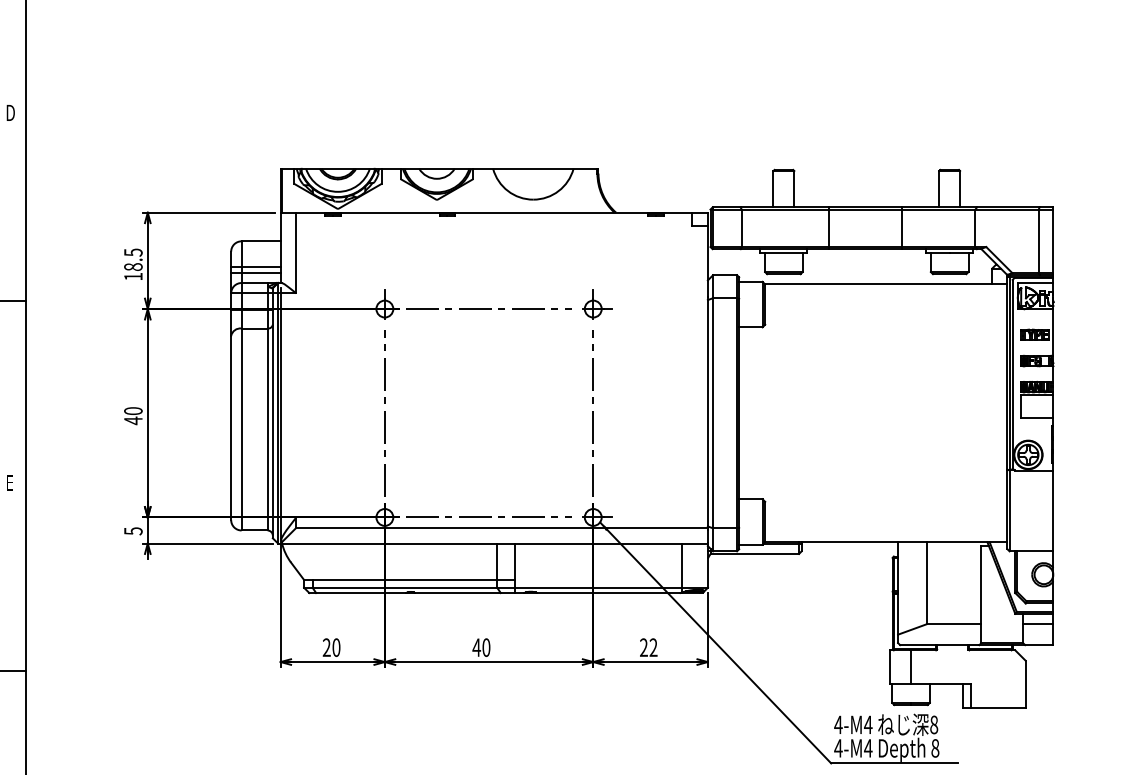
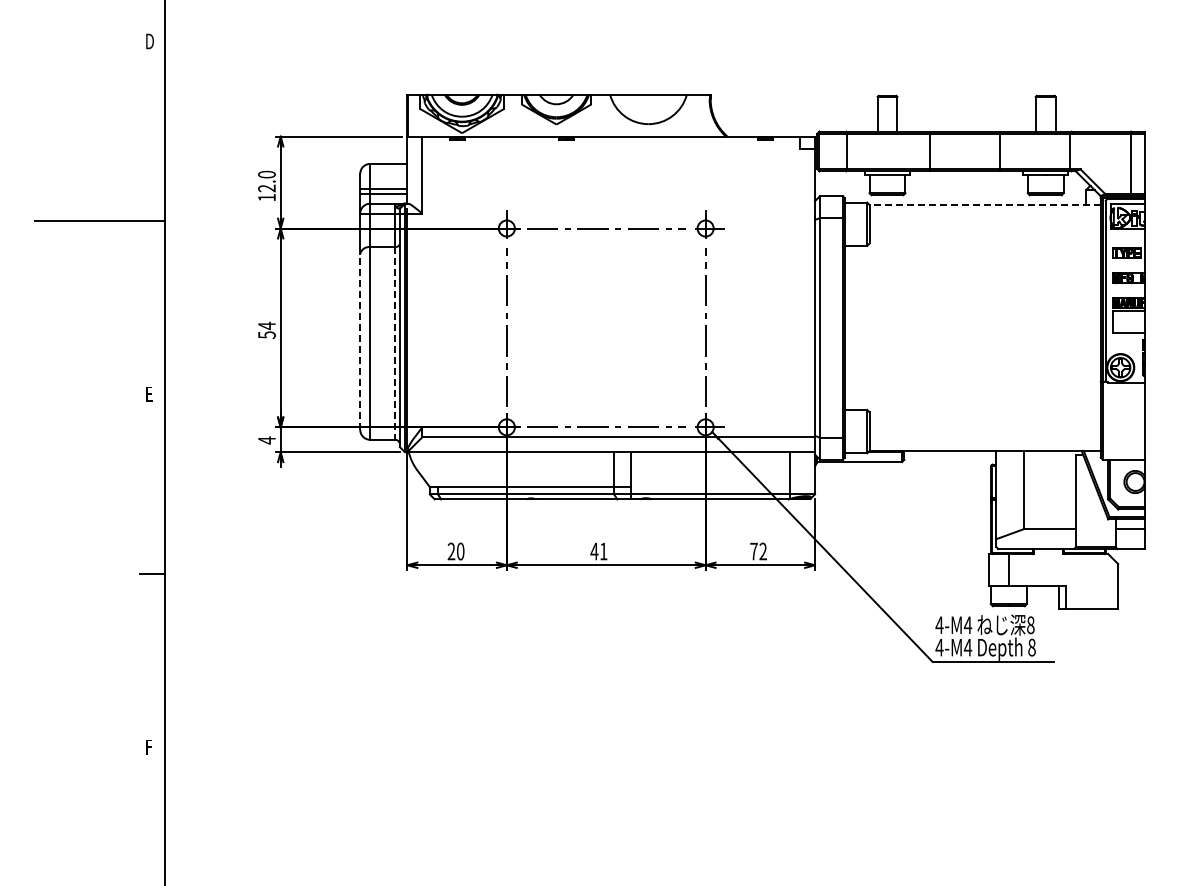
text: (132, 259) -> (266, 181), 18.5 -> 12.0
line: (886, 283) -> (985, 204), solid -> dashed
text: (132, 415) -> (266, 330), 40 -> 54
line: (231, 428) -> (360, 342), solid -> dashed
line: (268, 429) -> (395, 343), solid -> dashed
text: (132, 531) -> (266, 440), 5 -> 4
text: (486, 647) -> (603, 551), 40 -> 41
text: (643, 647) -> (753, 551), 22 -> 72

